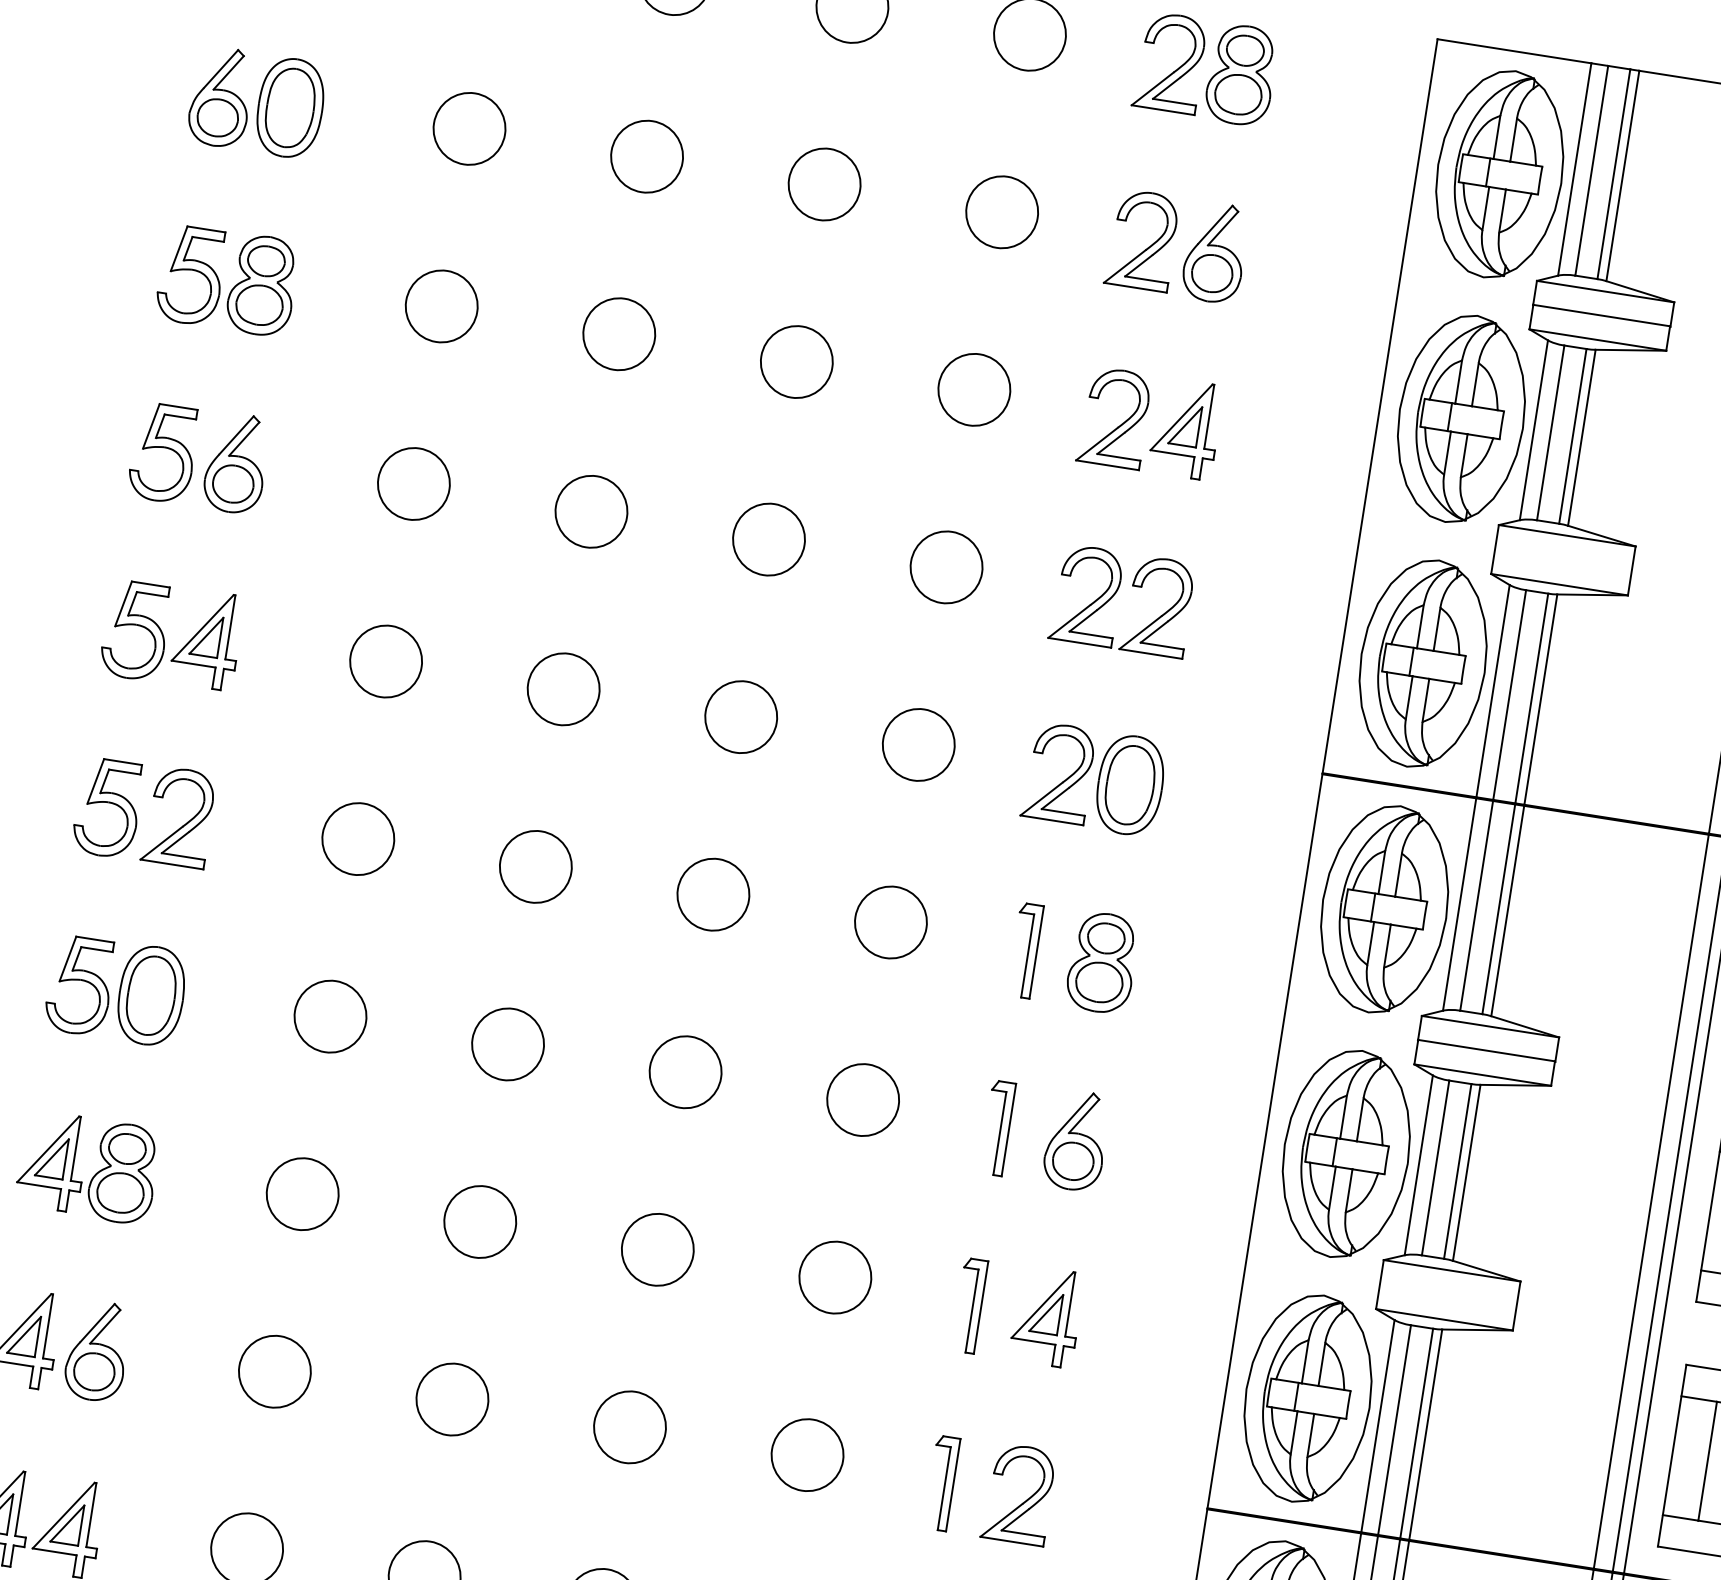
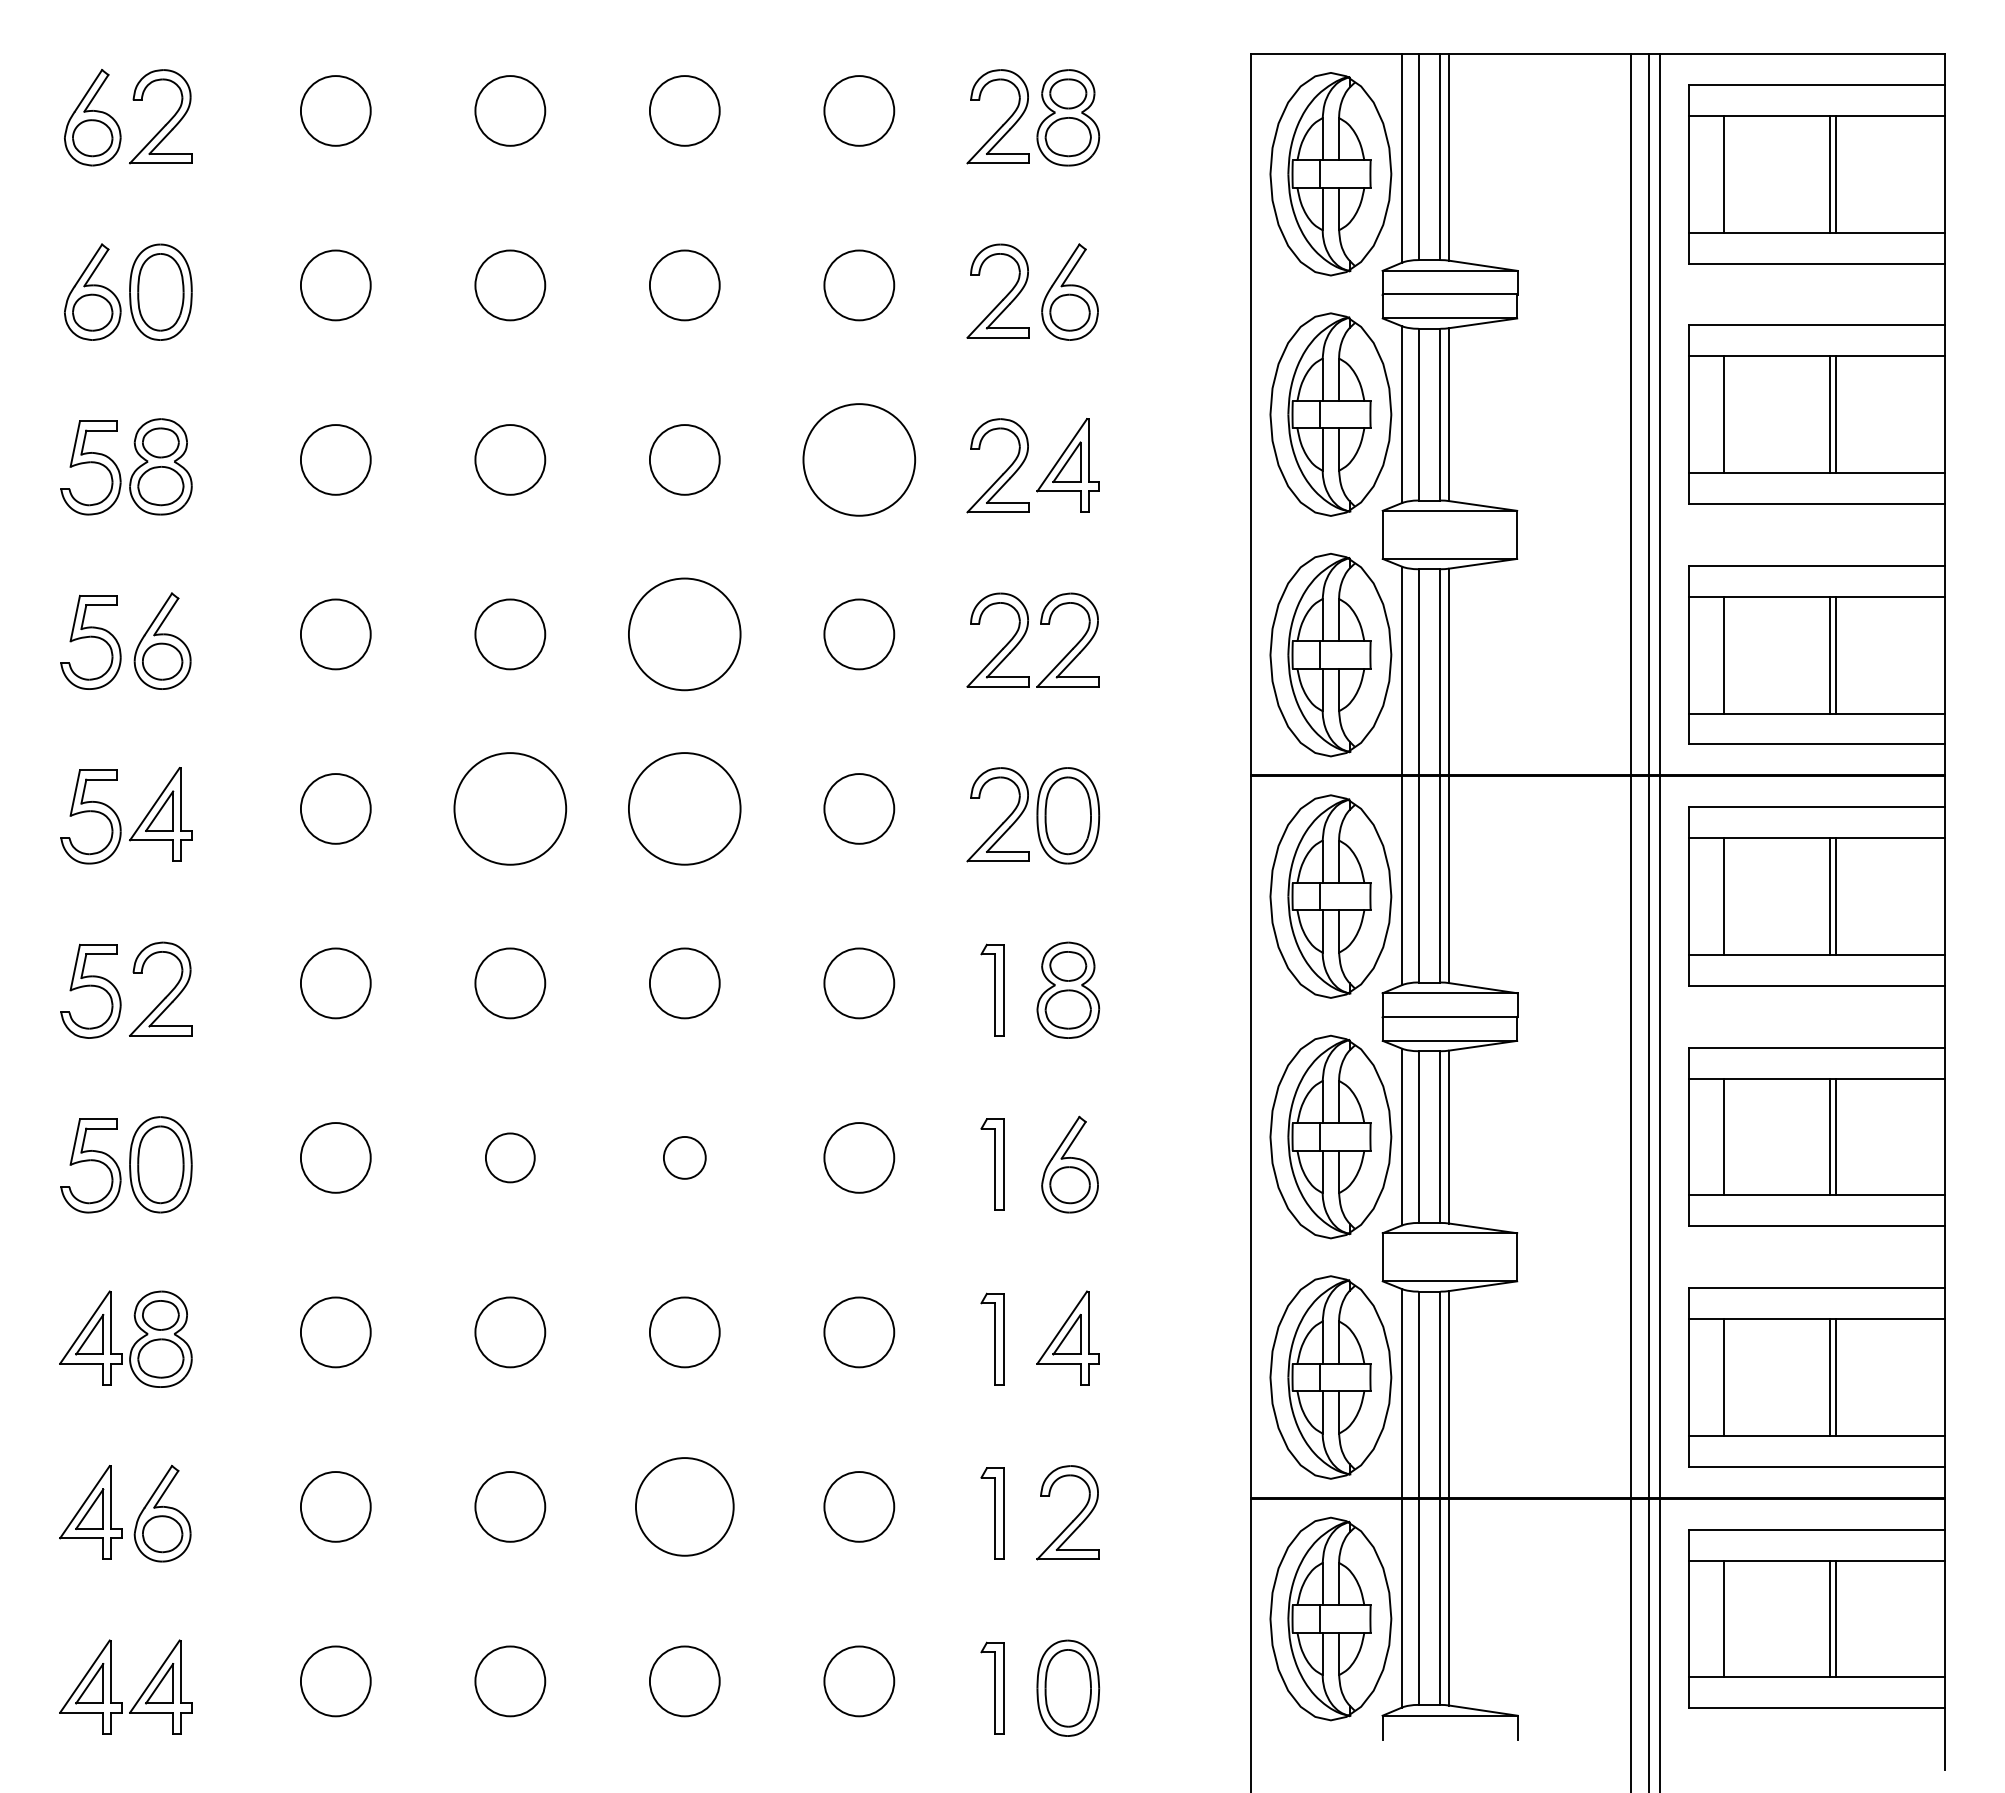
circle: (974, 389) -> (859, 459), size x1.6
circle: (768, 539) -> (684, 634), size x1.6
circle: (563, 688) -> (510, 808), size x1.6
circle: (740, 716) -> (684, 808), size x1.6
circle: (508, 1044) -> (510, 1157), size x0.7
circle: (685, 1071) -> (684, 1157), size x0.6
circle: (629, 1426) -> (684, 1506), size x1.4

